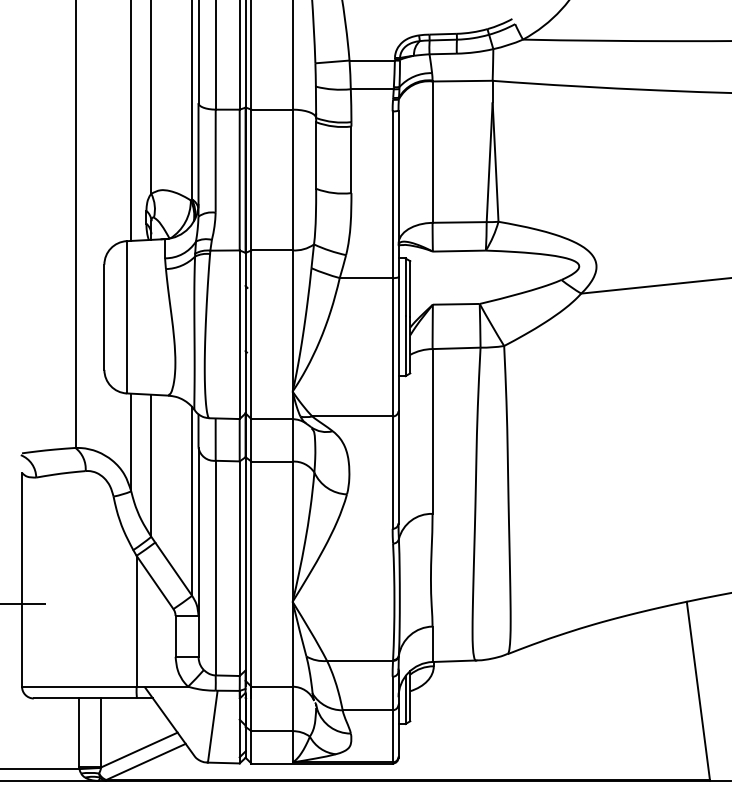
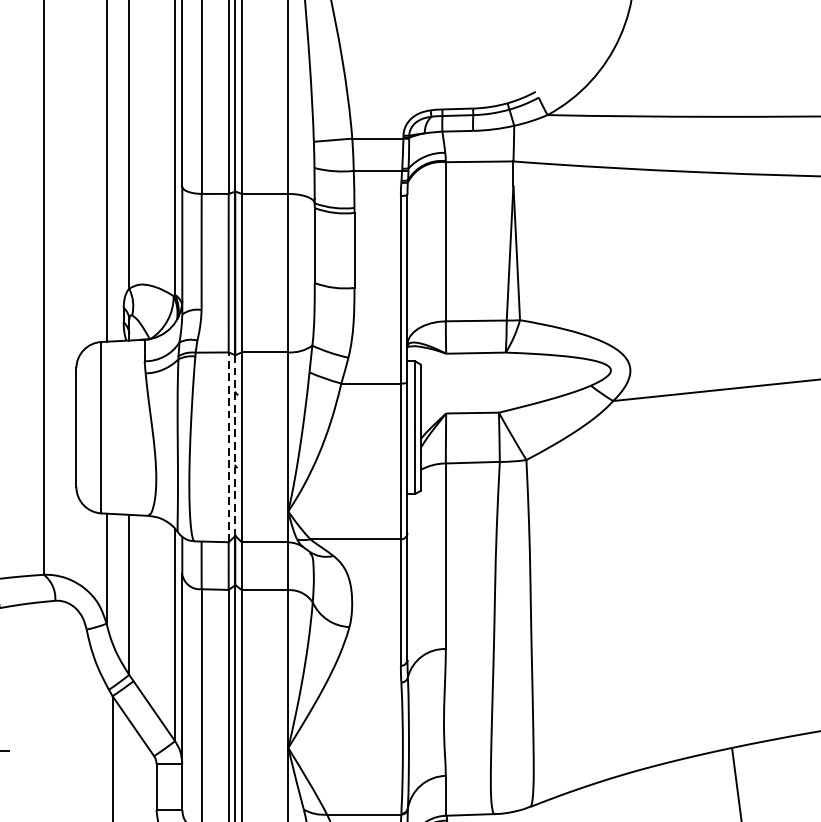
line: (245, 333) -> (235, 445), solid -> dashed
line: (239, 334) -> (228, 447), solid -> dashed

